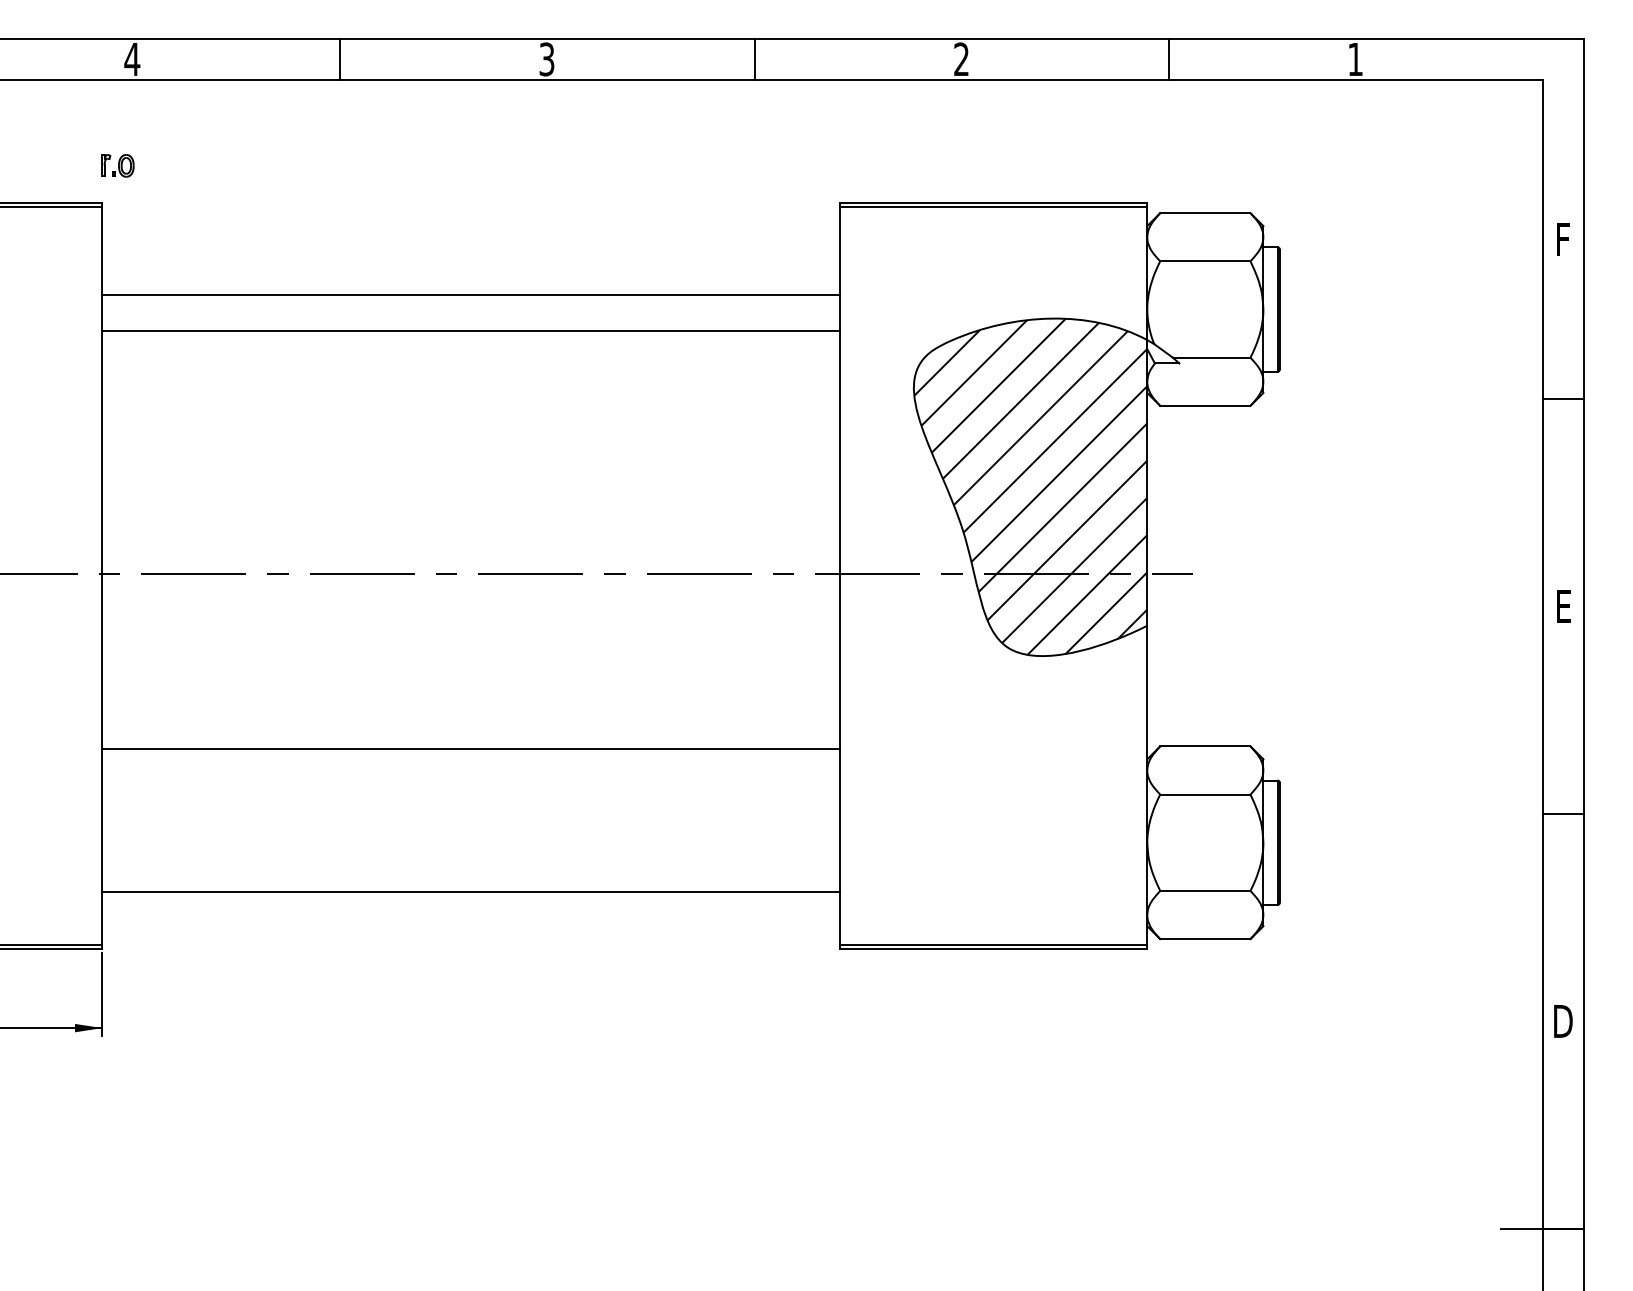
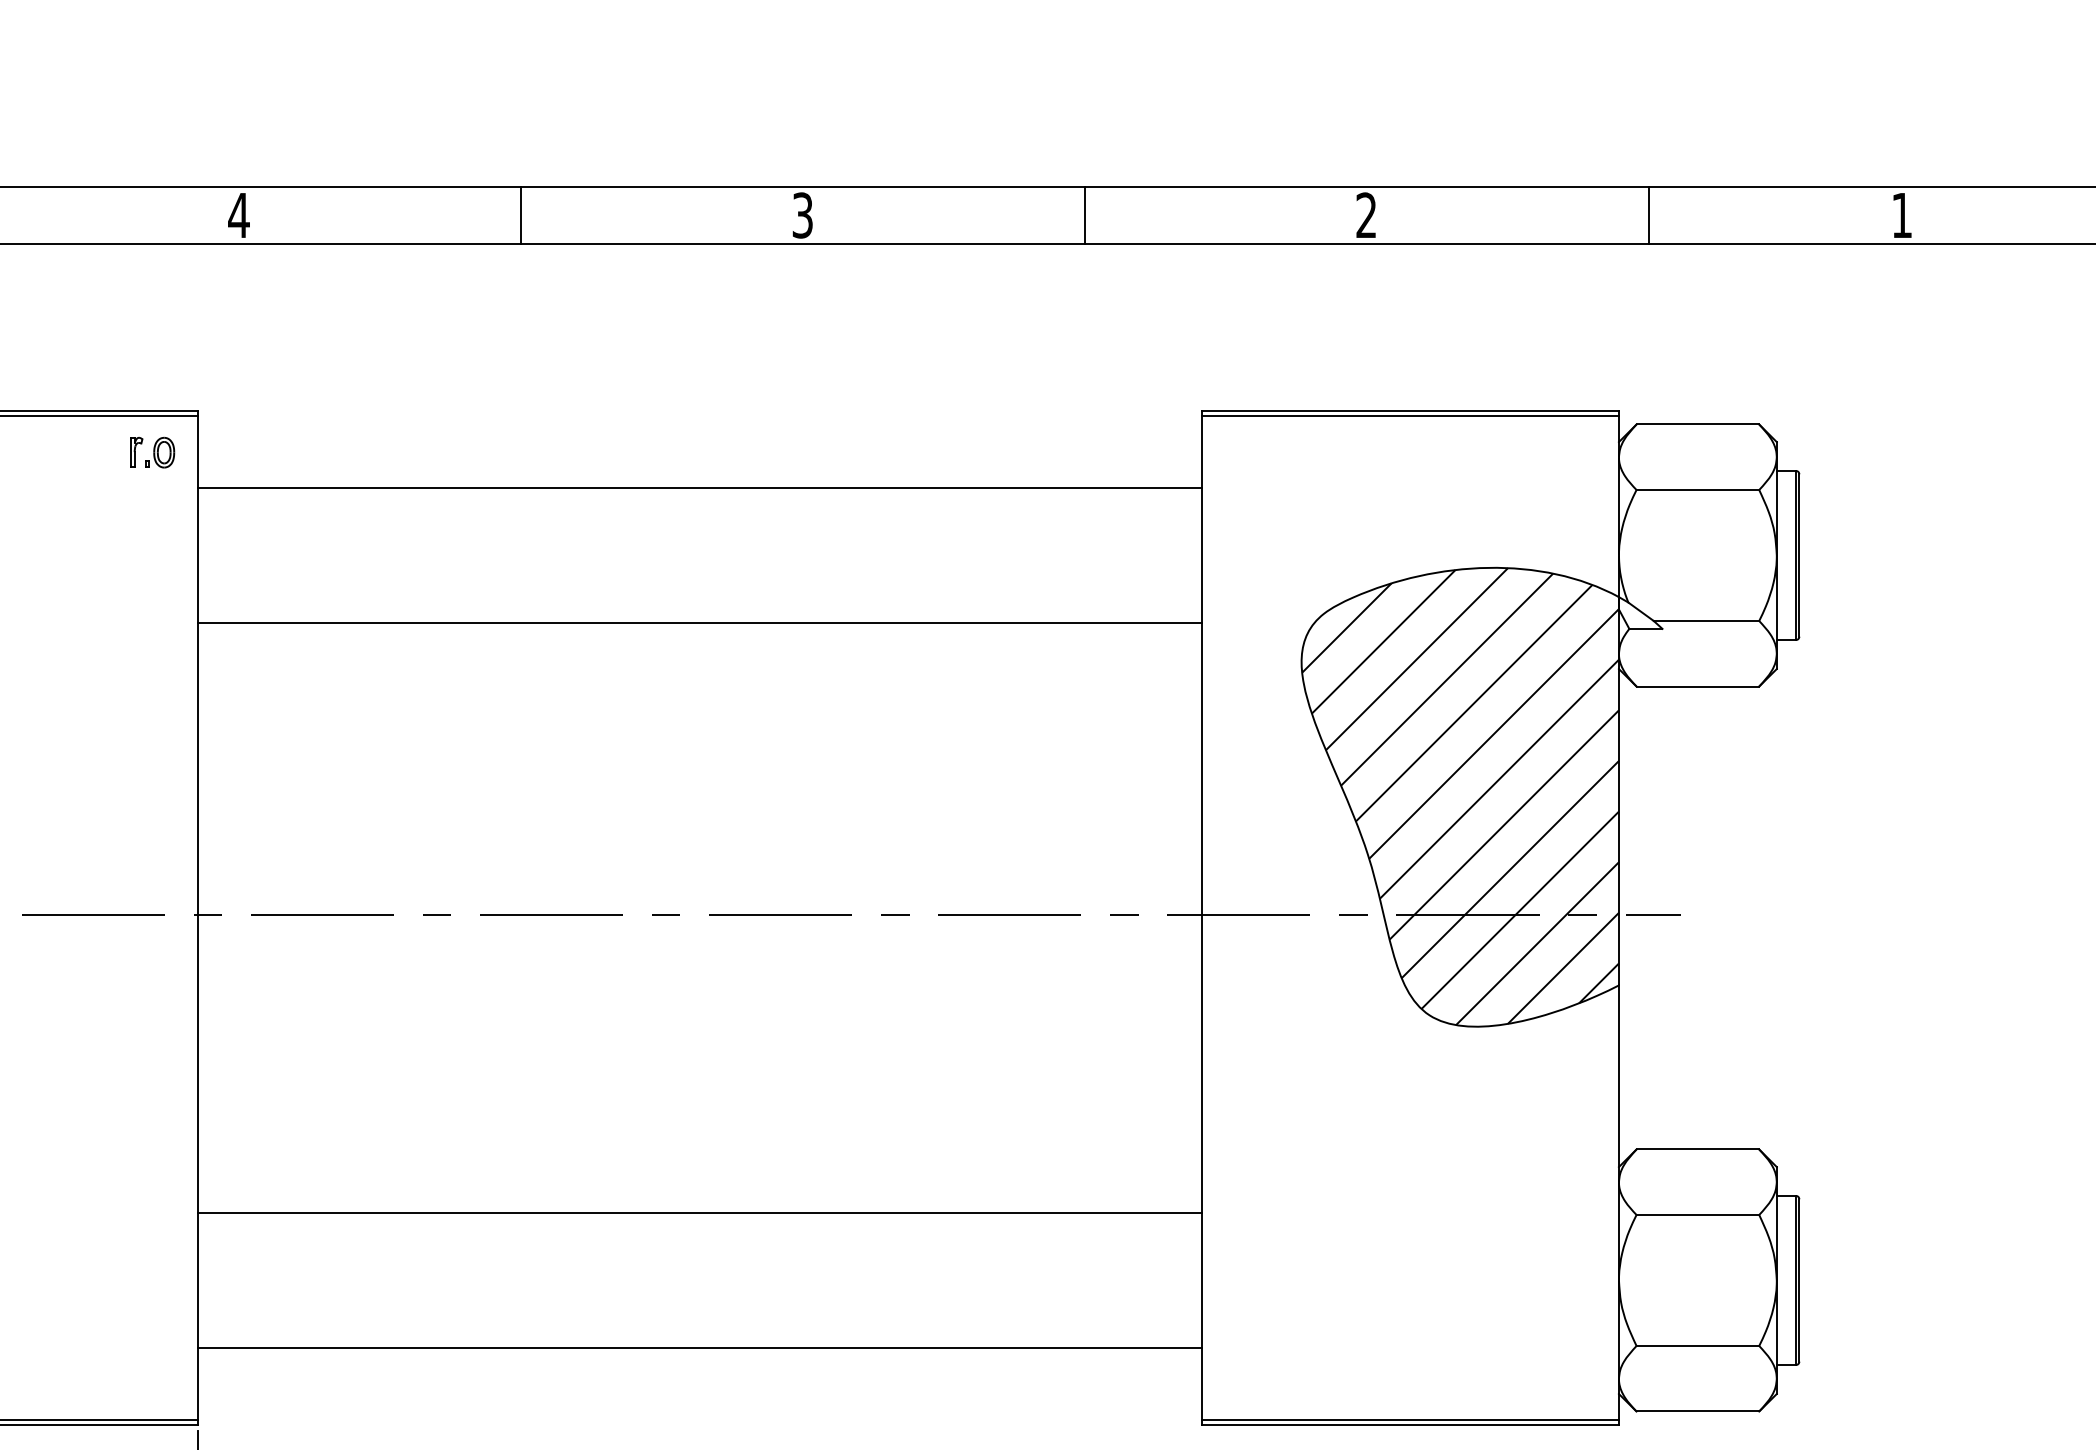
part: (117, 165) -> (152, 452), moved
line: (471, 295) -> (700, 623), moved
line: (471, 330) -> (700, 487), moved
line: (471, 748) -> (700, 1212), moved

